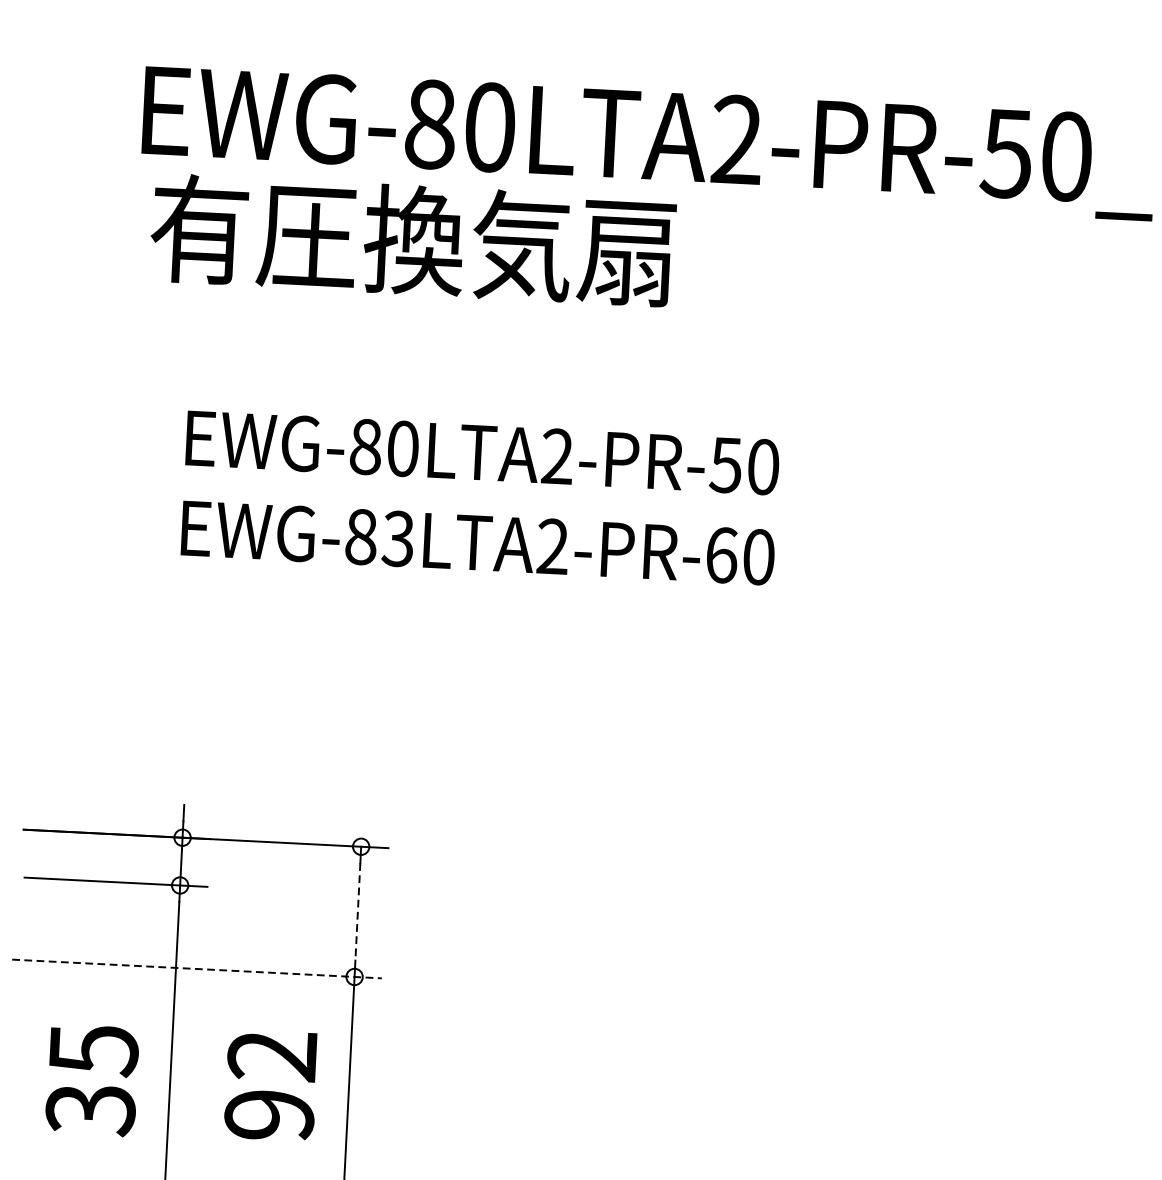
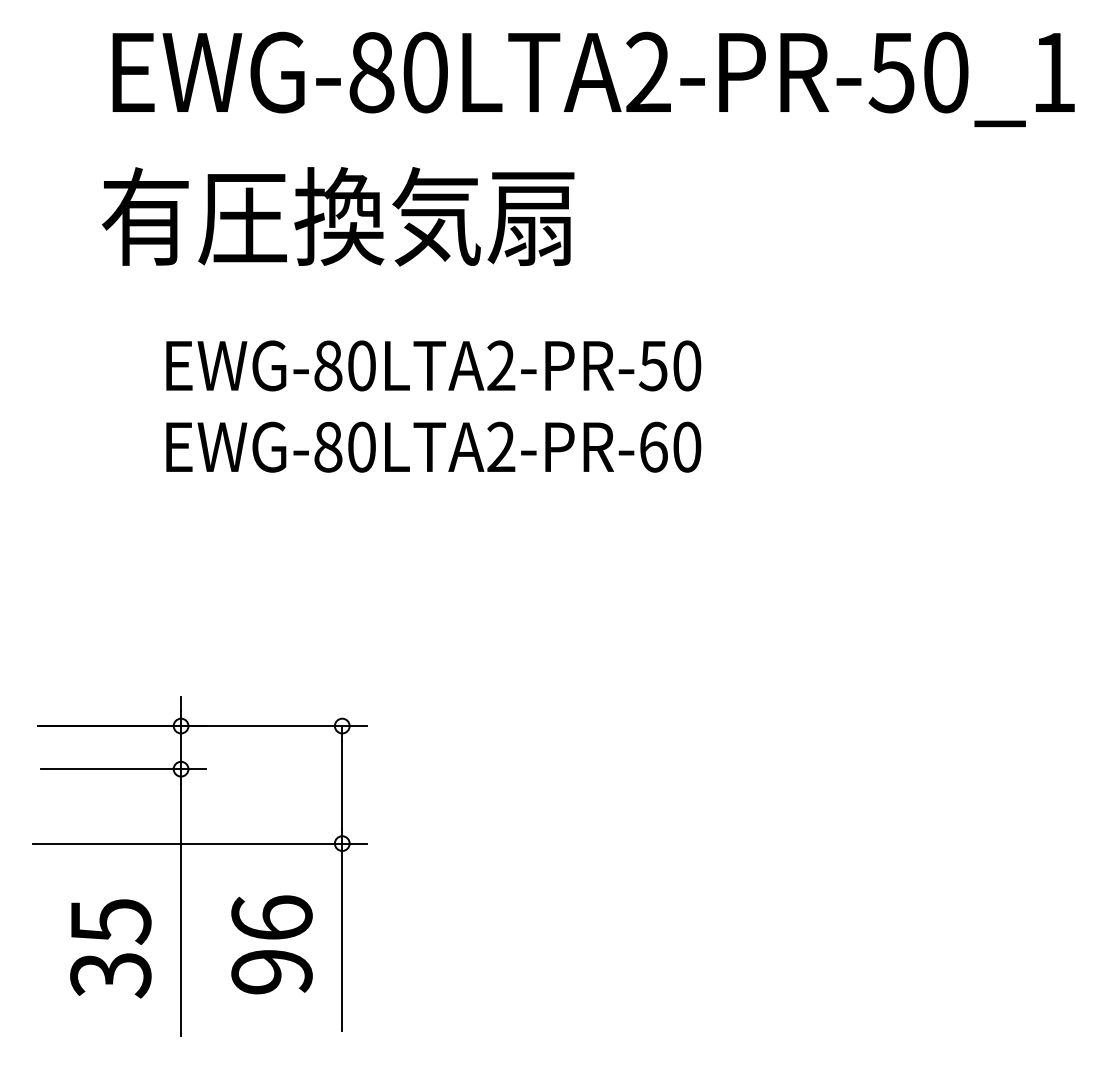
text: (413, 240) -> (338, 216), moved
text: (398, 538) -> (361, 446), EWG-83LTA2-PR-60 -> EWG-80LTA2-PR-60
line: (358, 911) -> (342, 784), dashed -> solid
line: (197, 968) -> (200, 843), dashed -> solid
text: (272, 1054) -> (271, 917), 92 -> 96

